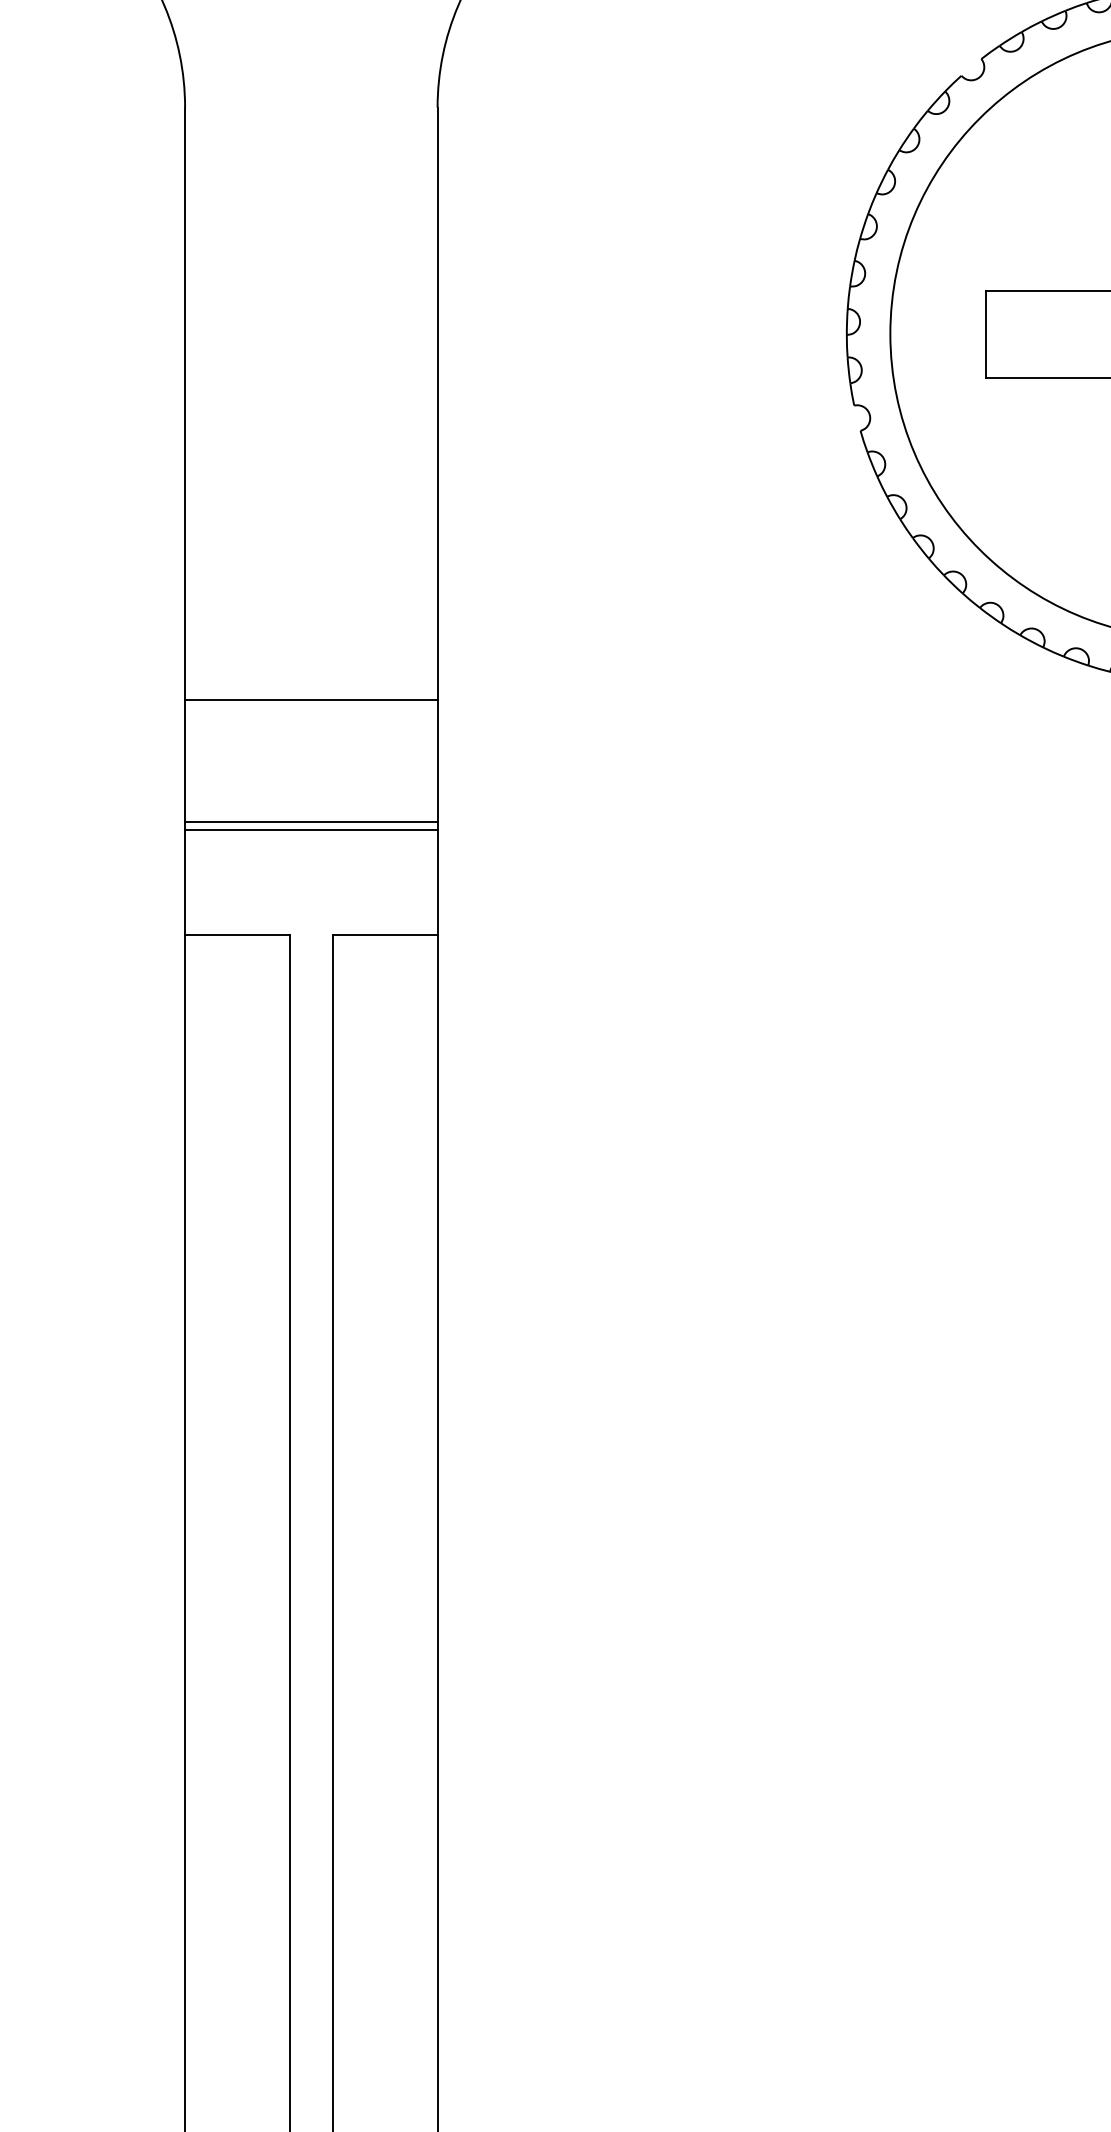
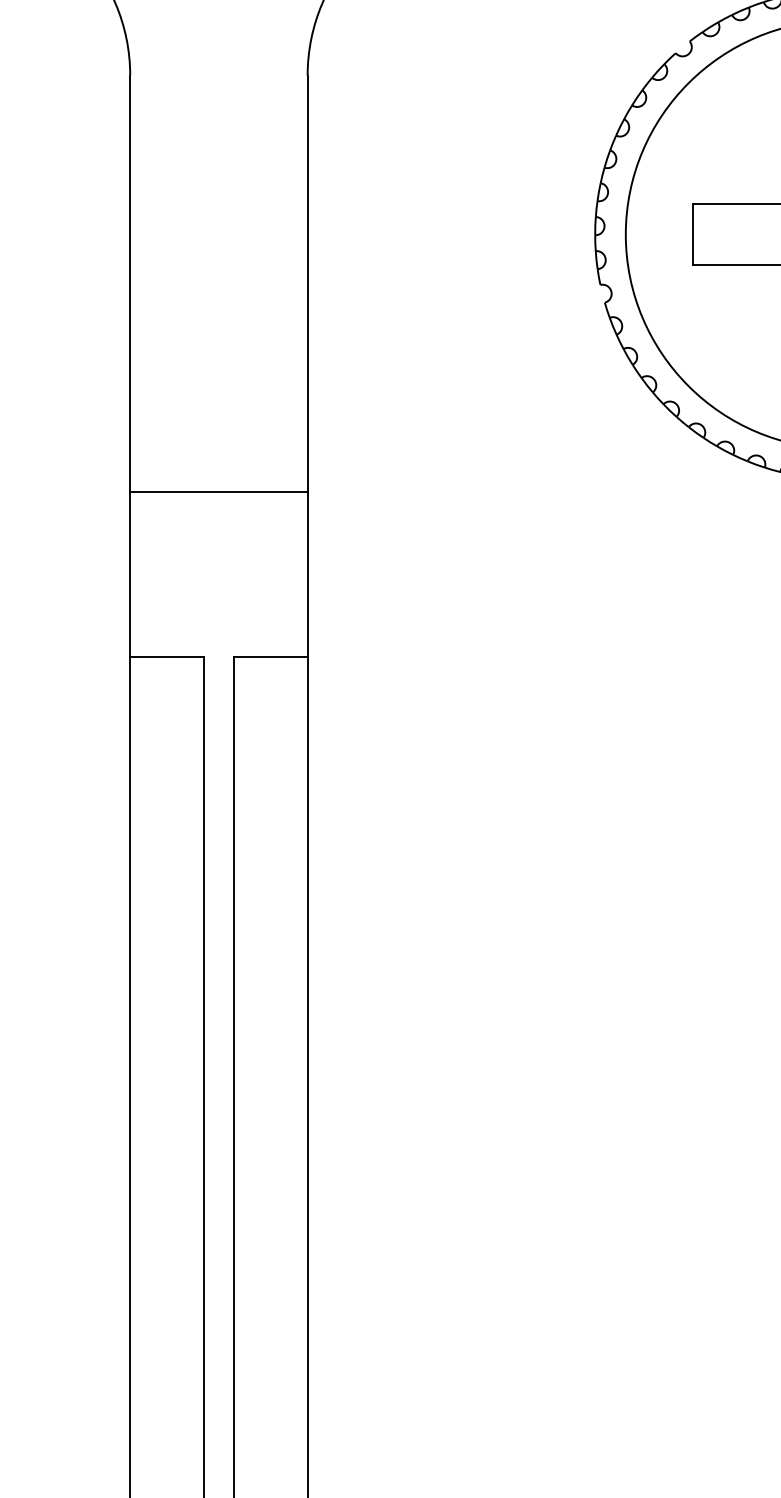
line: (310, 821) -> (218, 577), removed
line: (310, 830) -> (218, 583), removed

